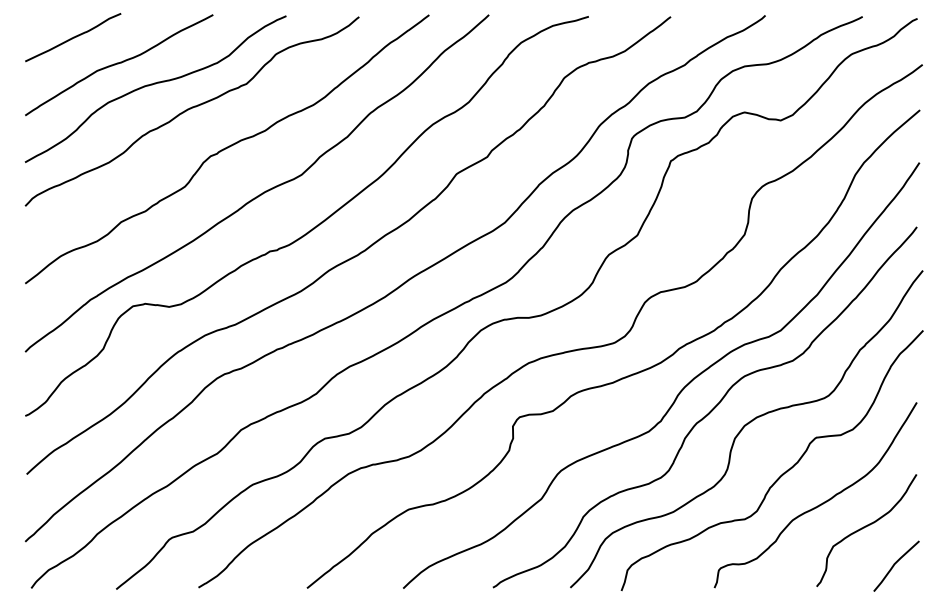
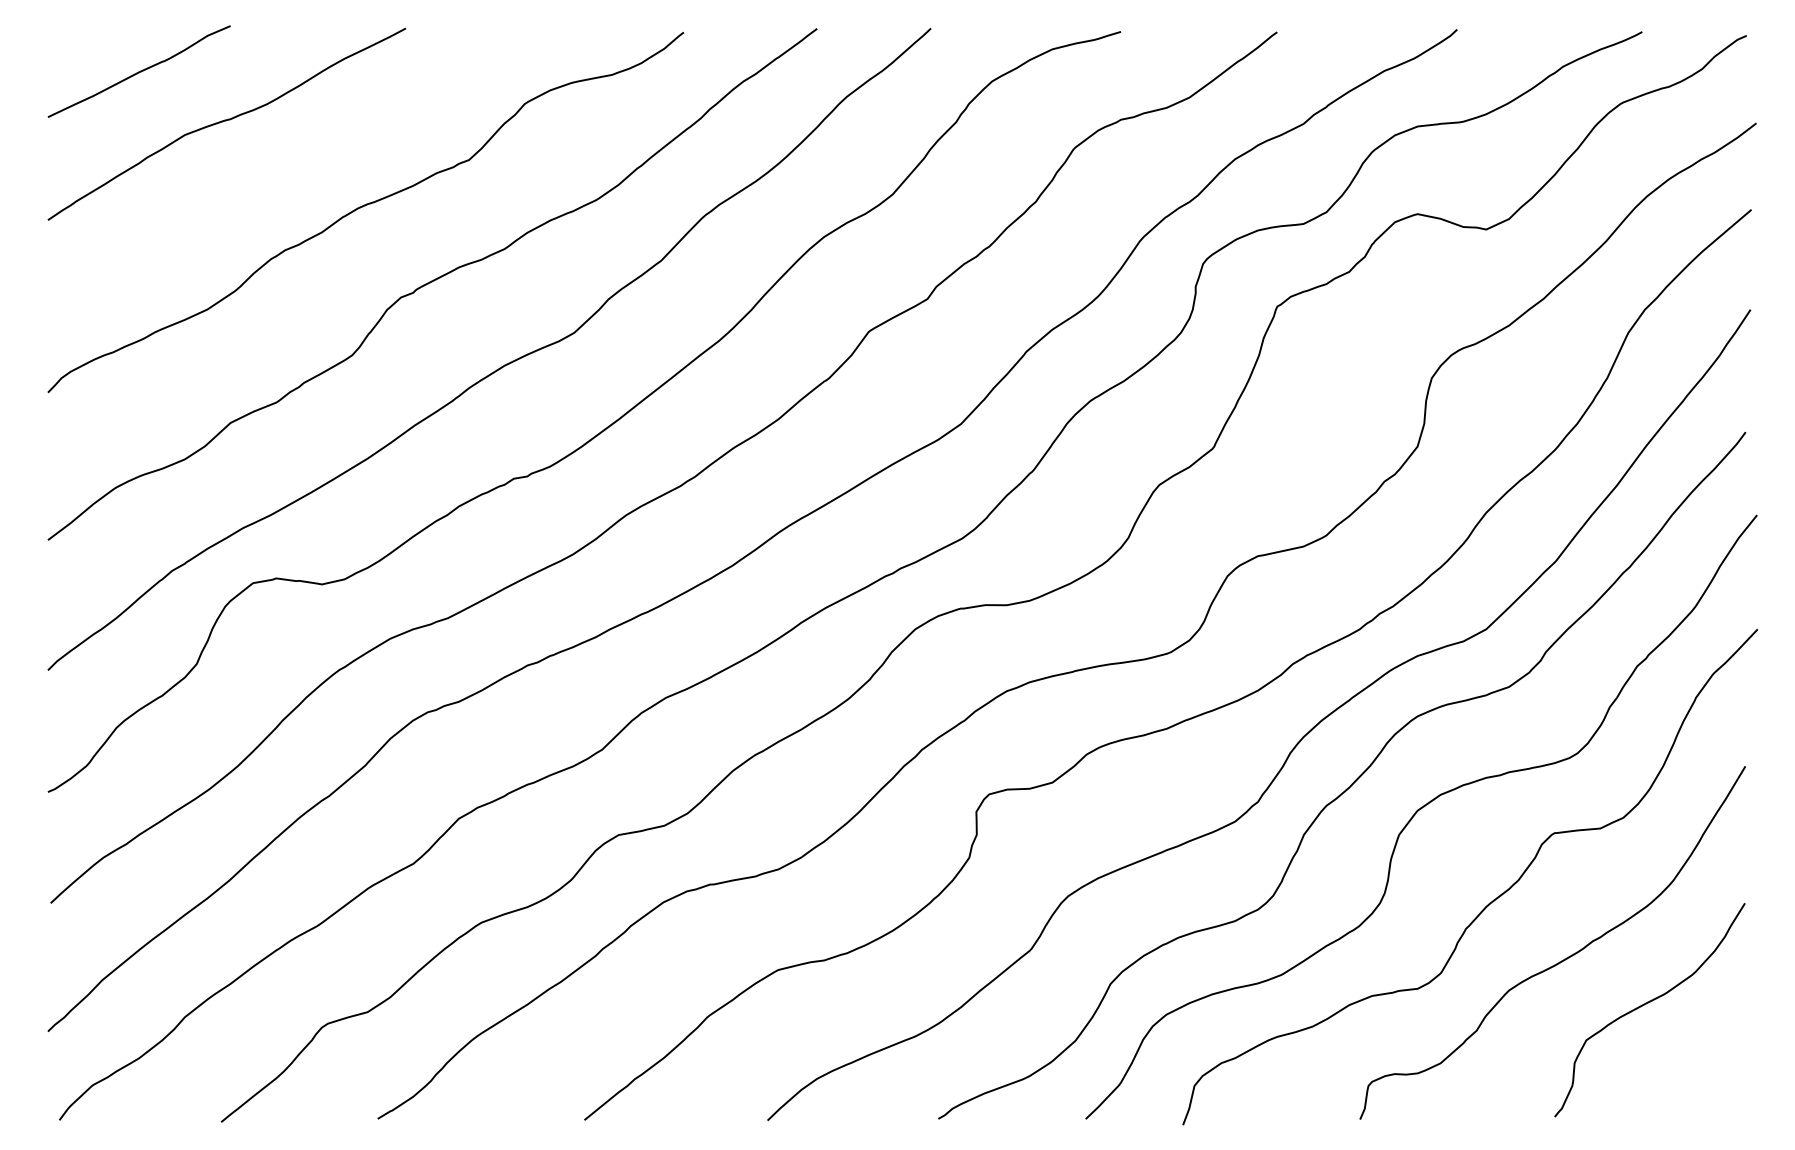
curve: (155, 84) -> (295, 160), removed
curve: (895, 564) -> (1704, 1074), removed

